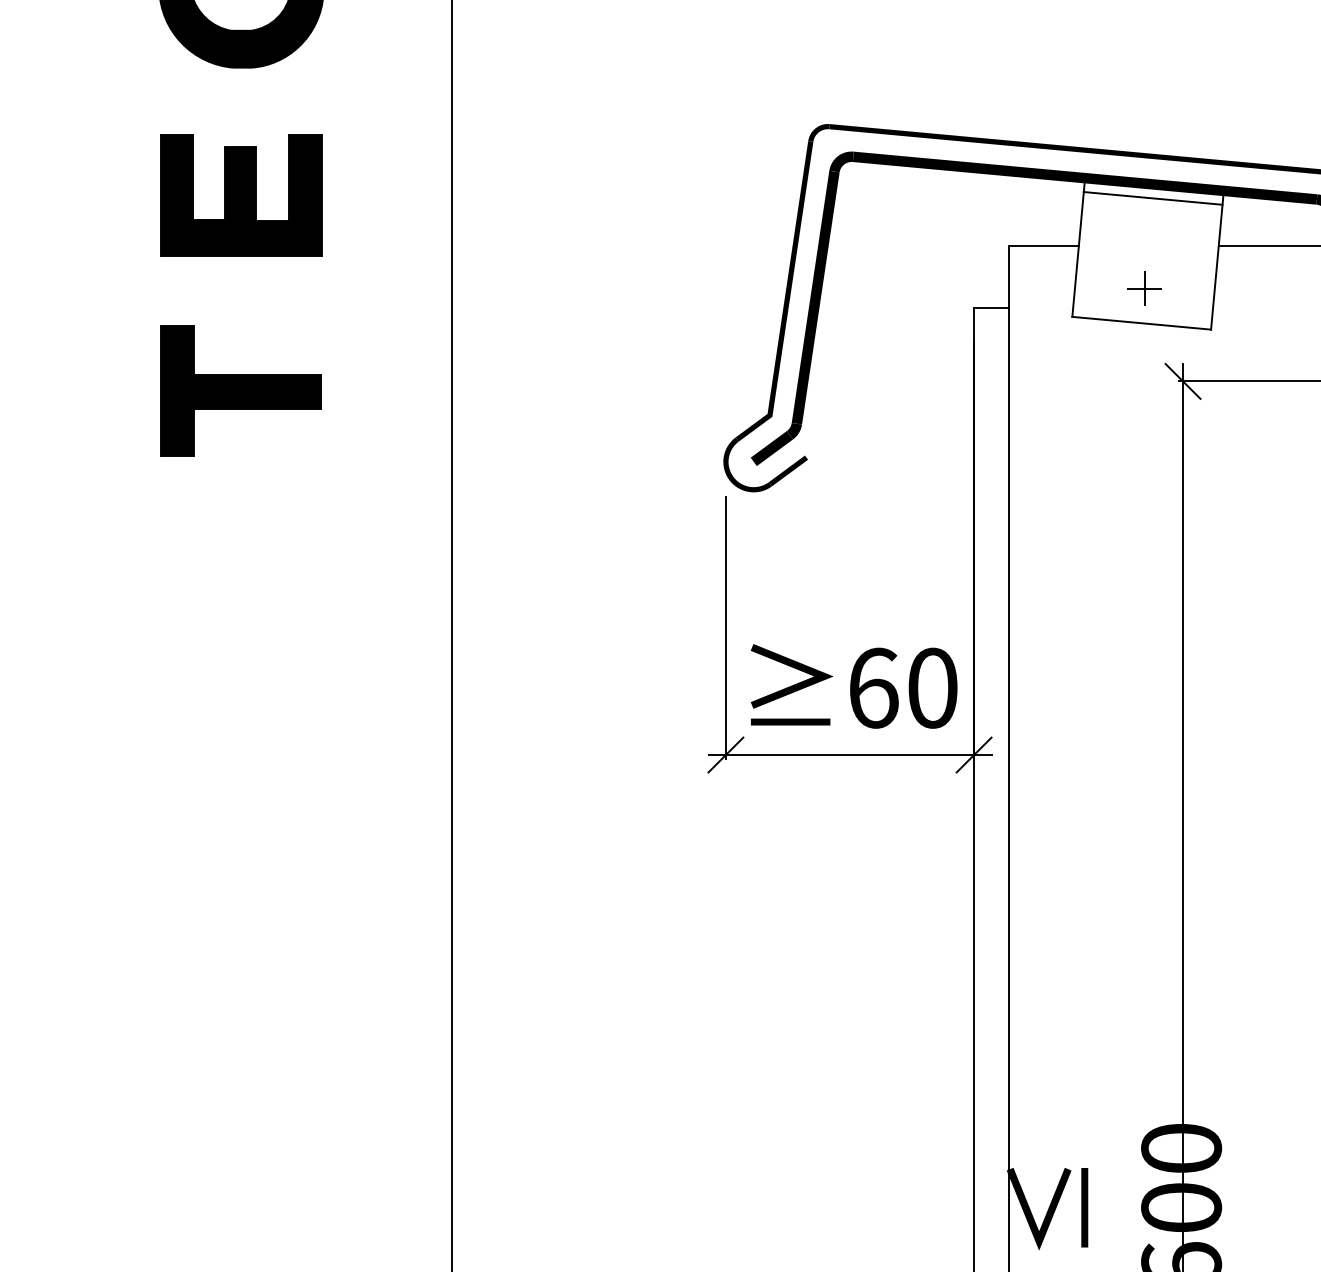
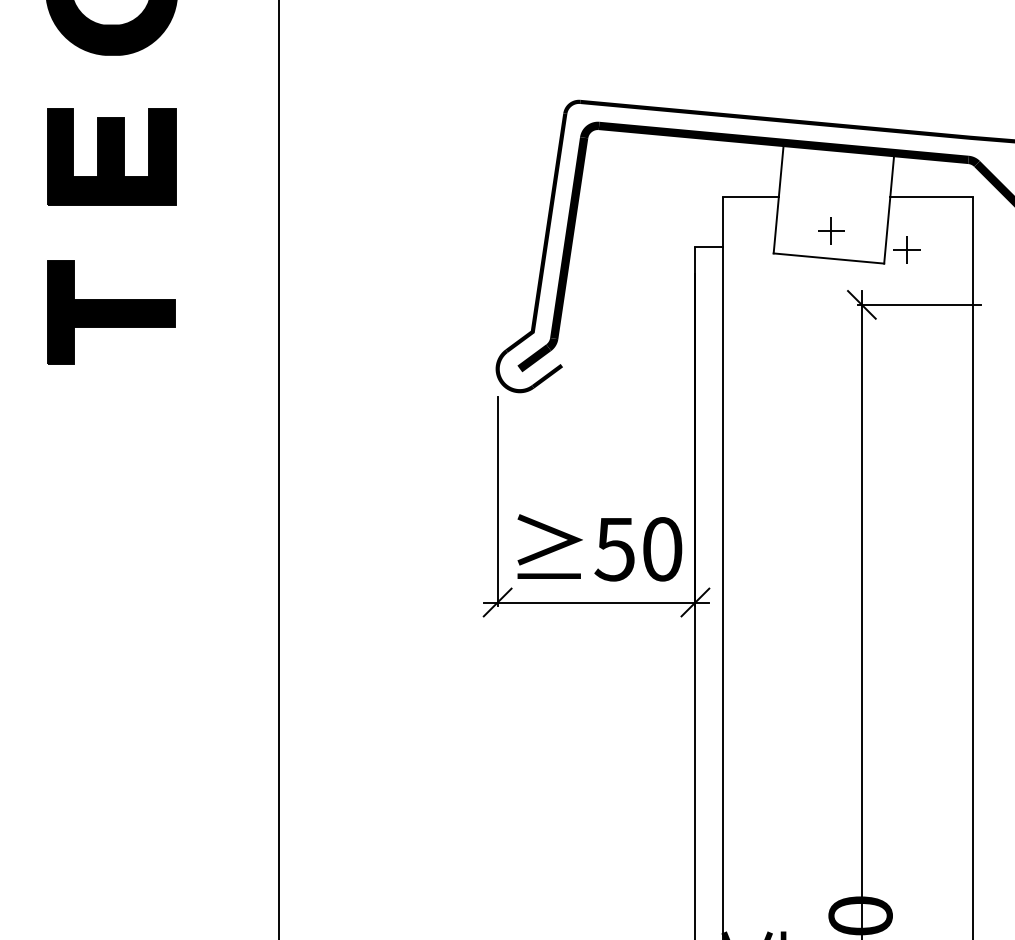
line: (1152, 198) -> (837, 159), removed
part: (1239, 312) -> (906, 249), added
text: (872, 687) -> (614, 548), 60 -> 50

